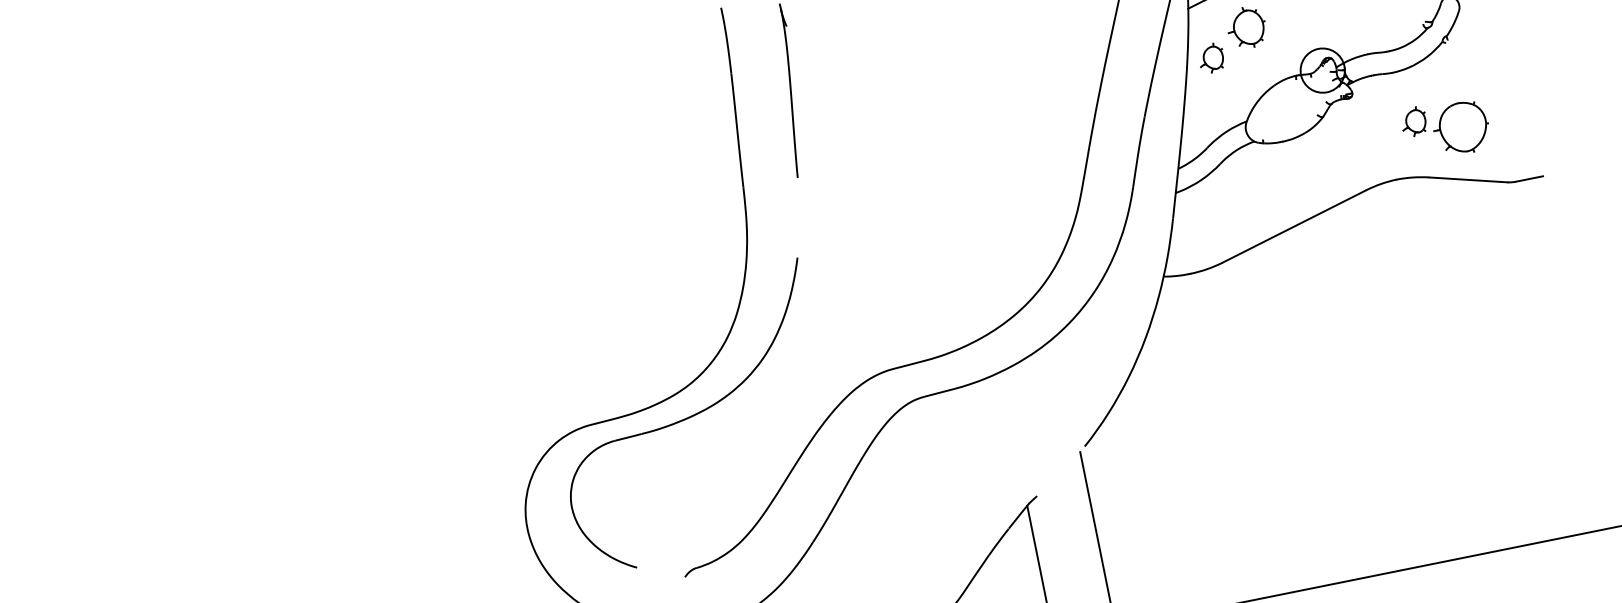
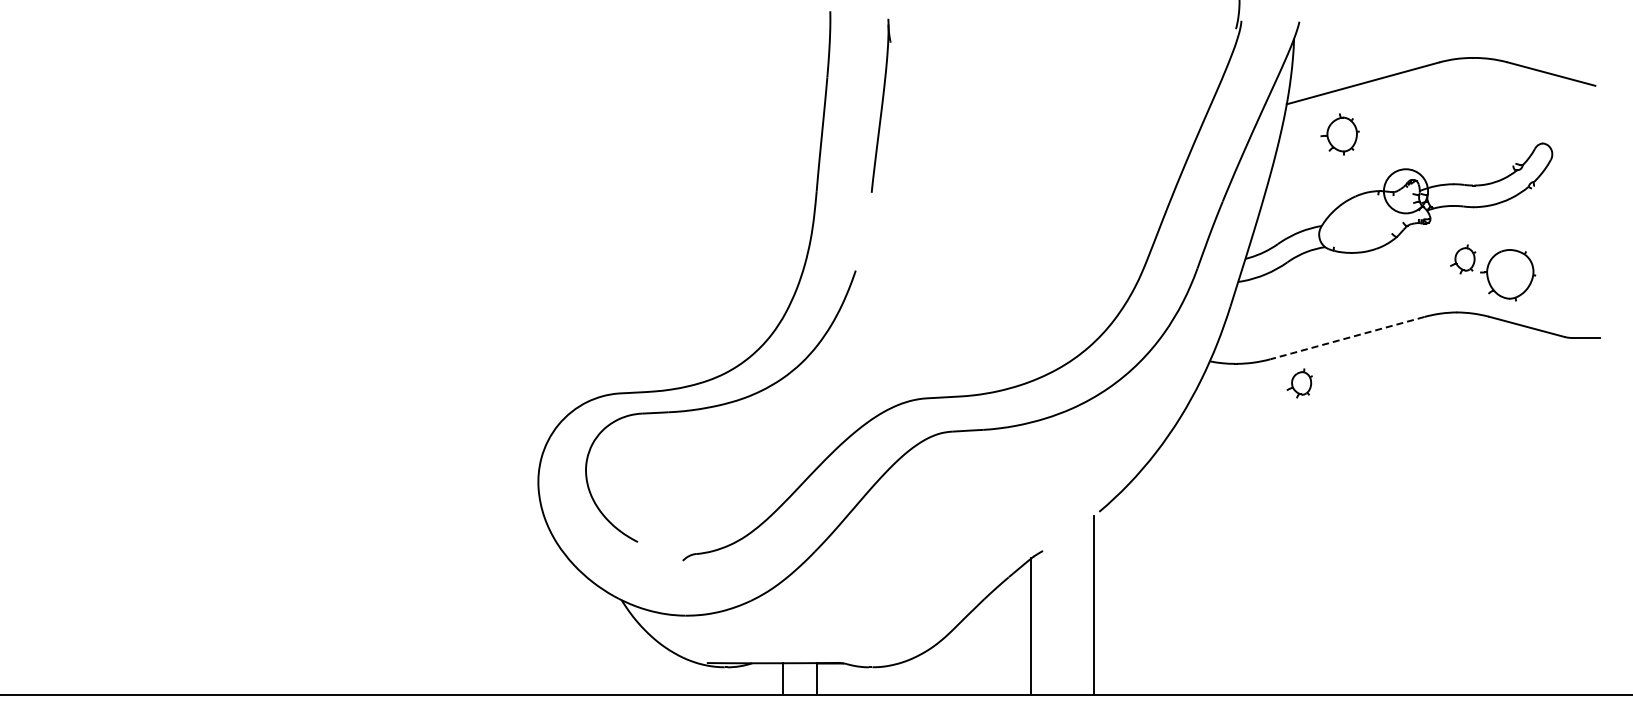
part: (1211, 58) -> (1299, 383), moved
part: (1446, 128) -> (1493, 272), moved
line: (1294, 226) -> (1347, 338), solid -> dashed

